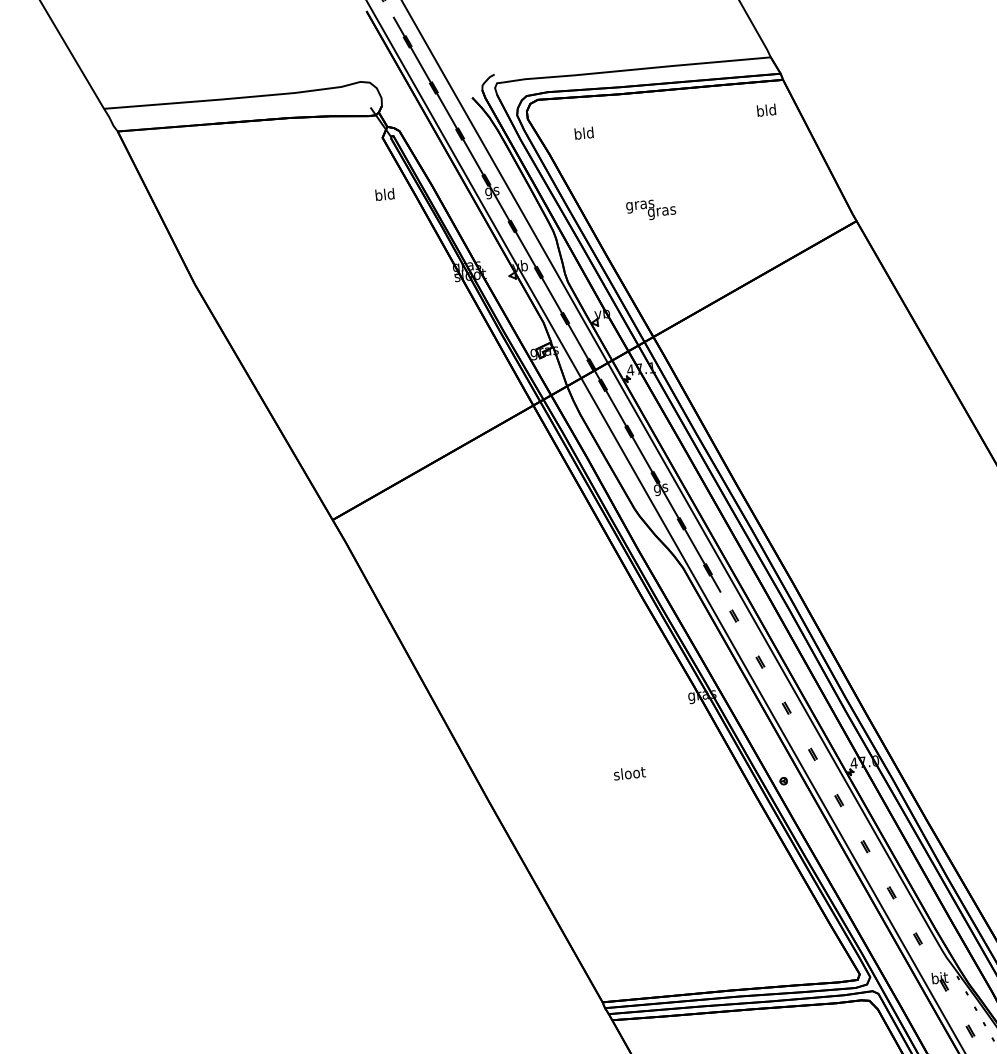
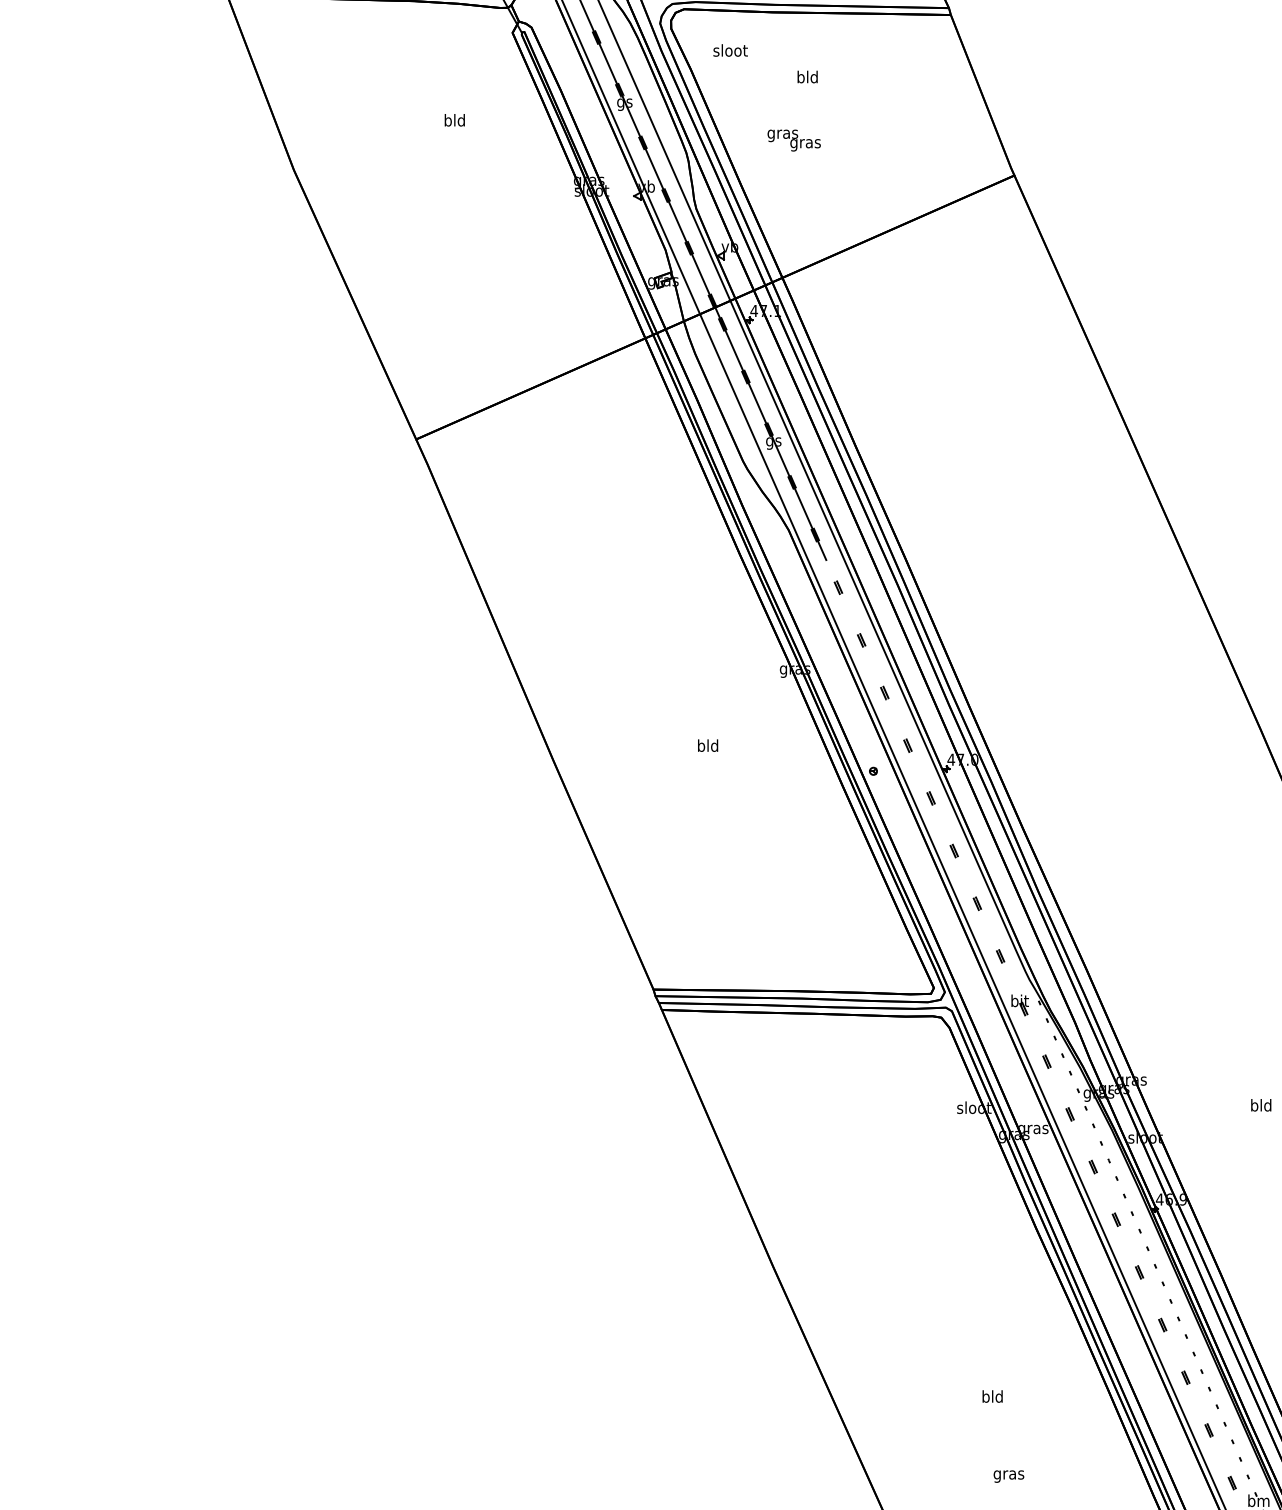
text: (766, 109) -> (807, 76), moved
text: (584, 133) -> (730, 50), bld -> sloot
text: (384, 194) -> (454, 120), moved
text: (629, 773) -> (708, 745), sloot -> bld

